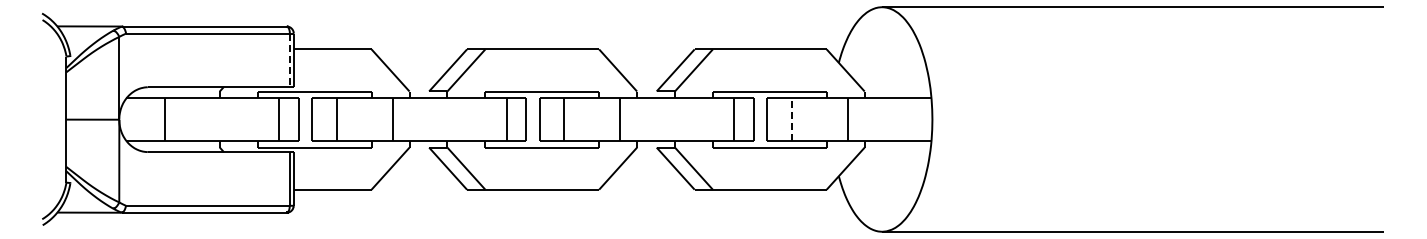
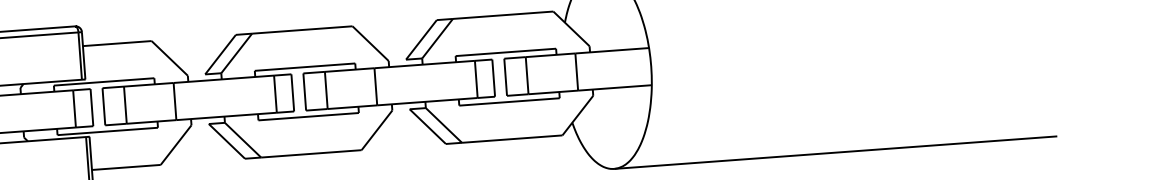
line: (289, 60) -> (79, 56), dashed -> solid
line: (791, 119) -> (526, 75), dashed -> solid

